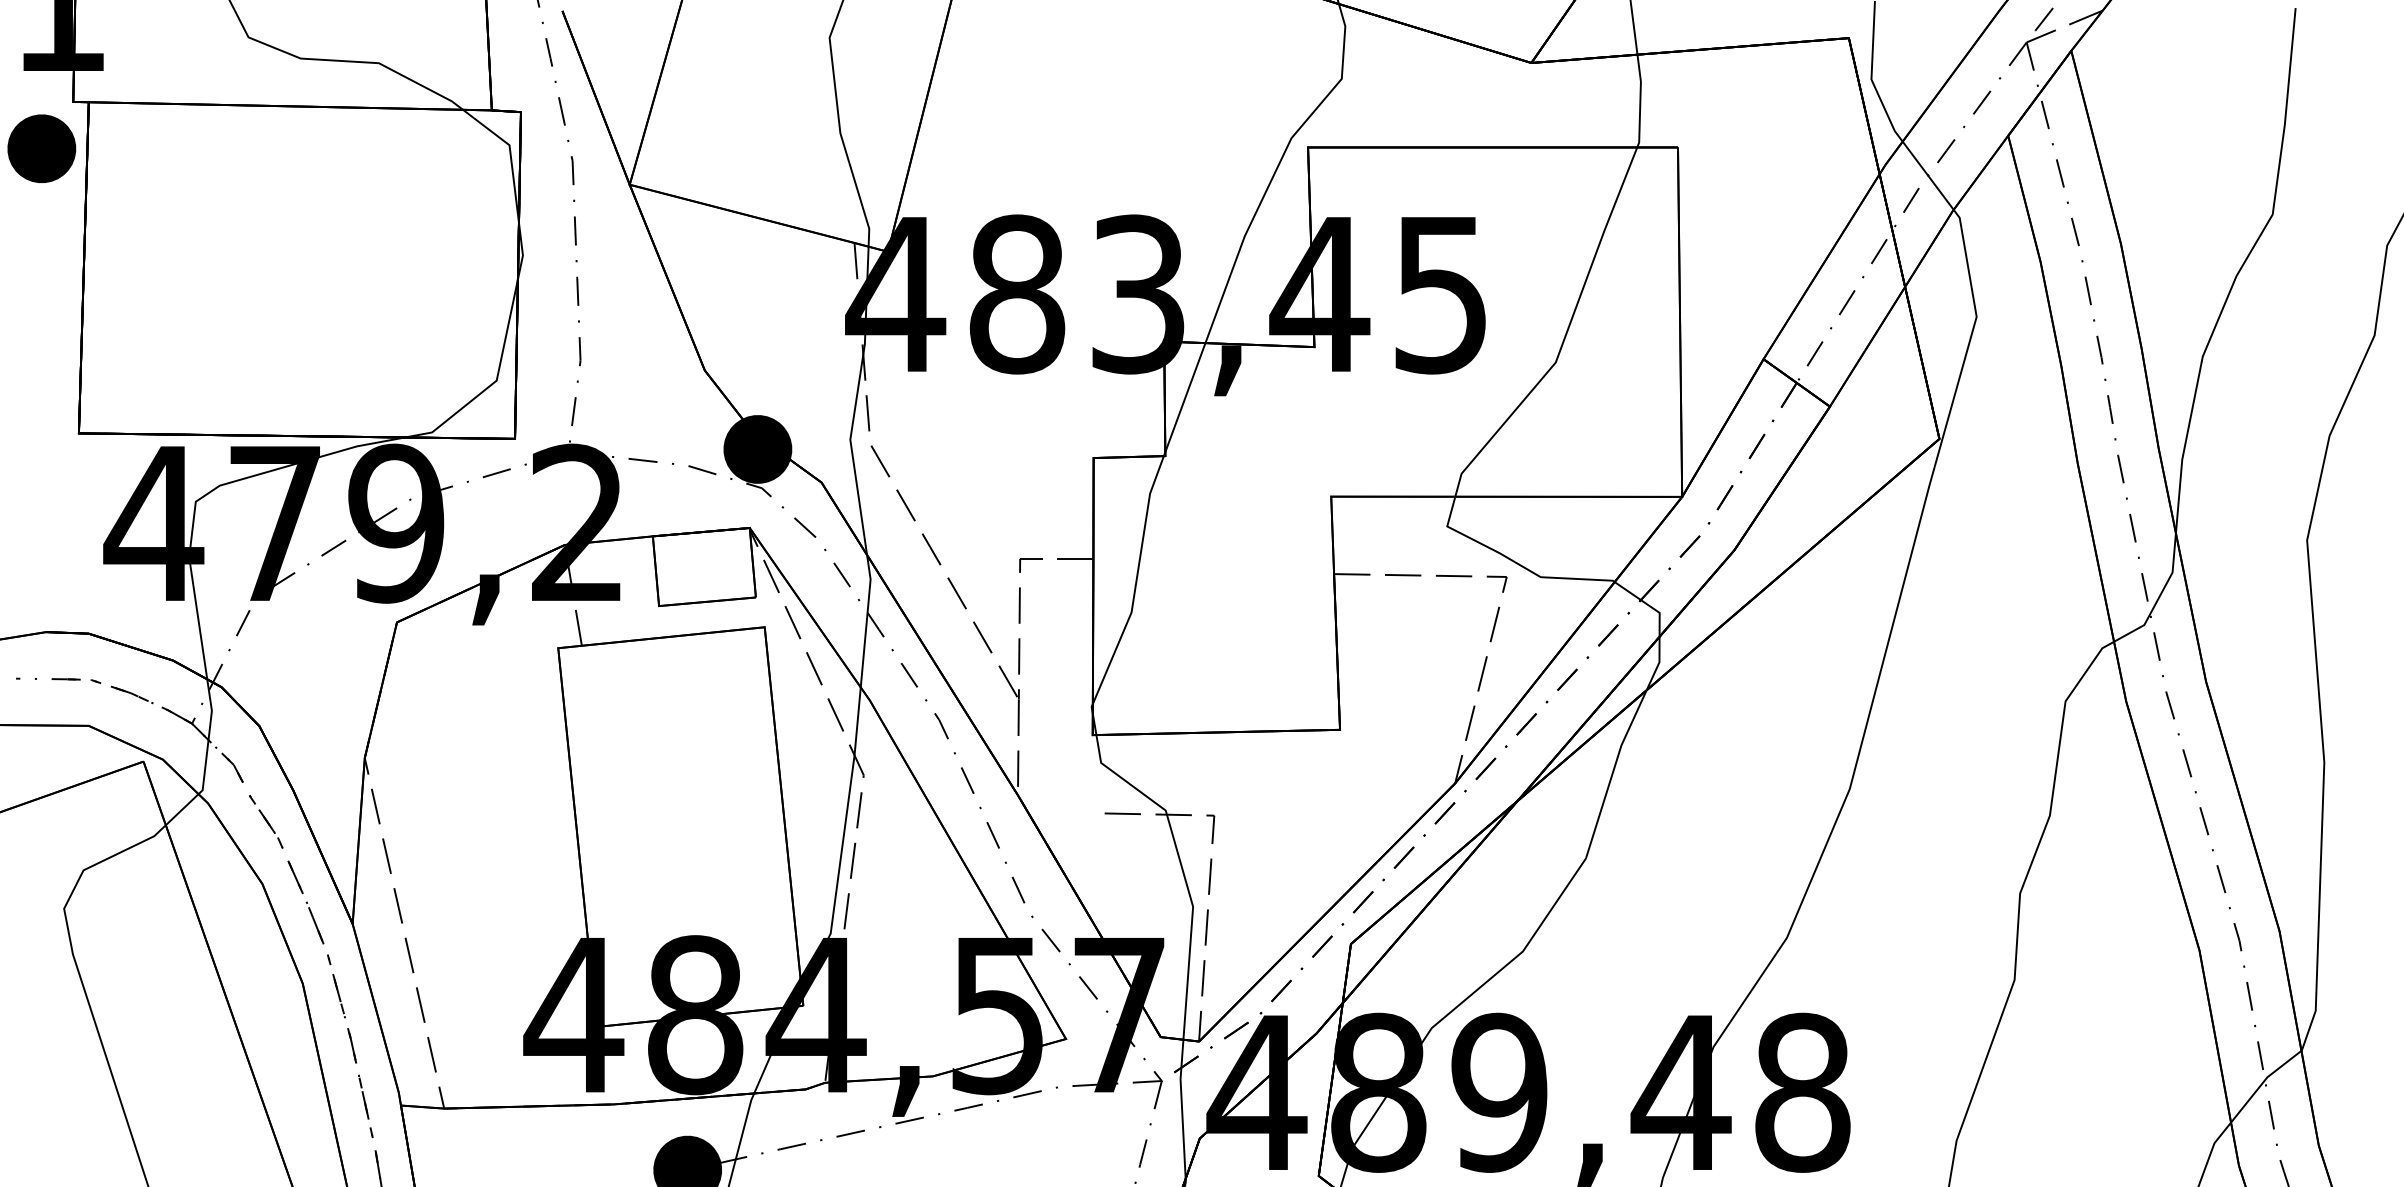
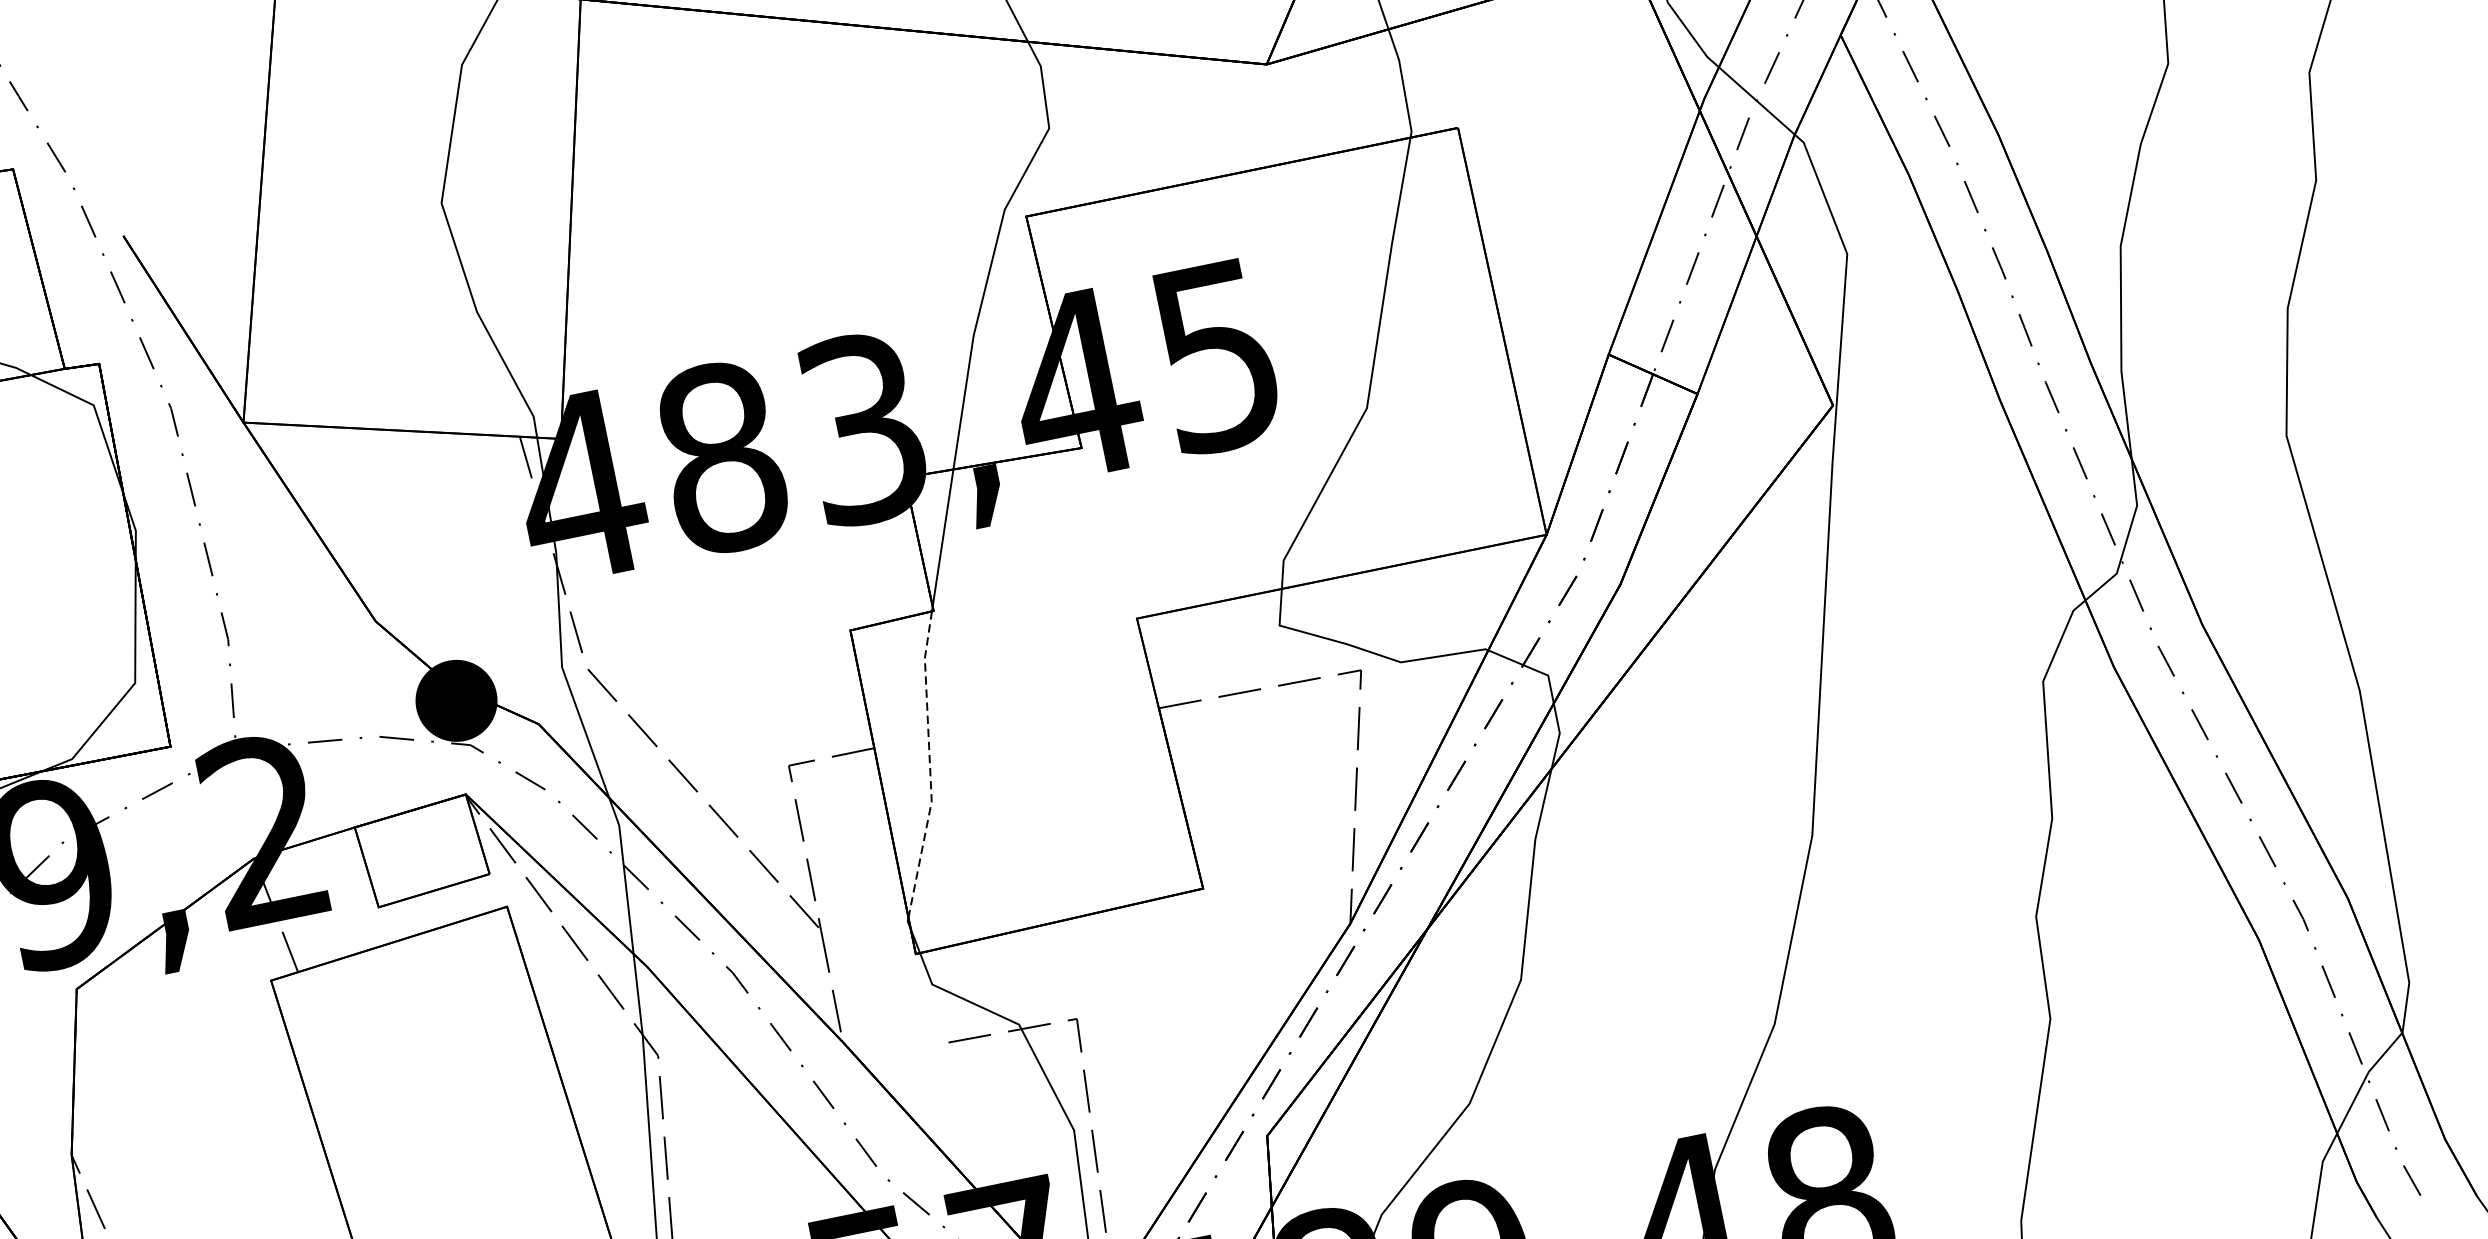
line: (1136, 583) -> (930, 766), solid -> dashed

